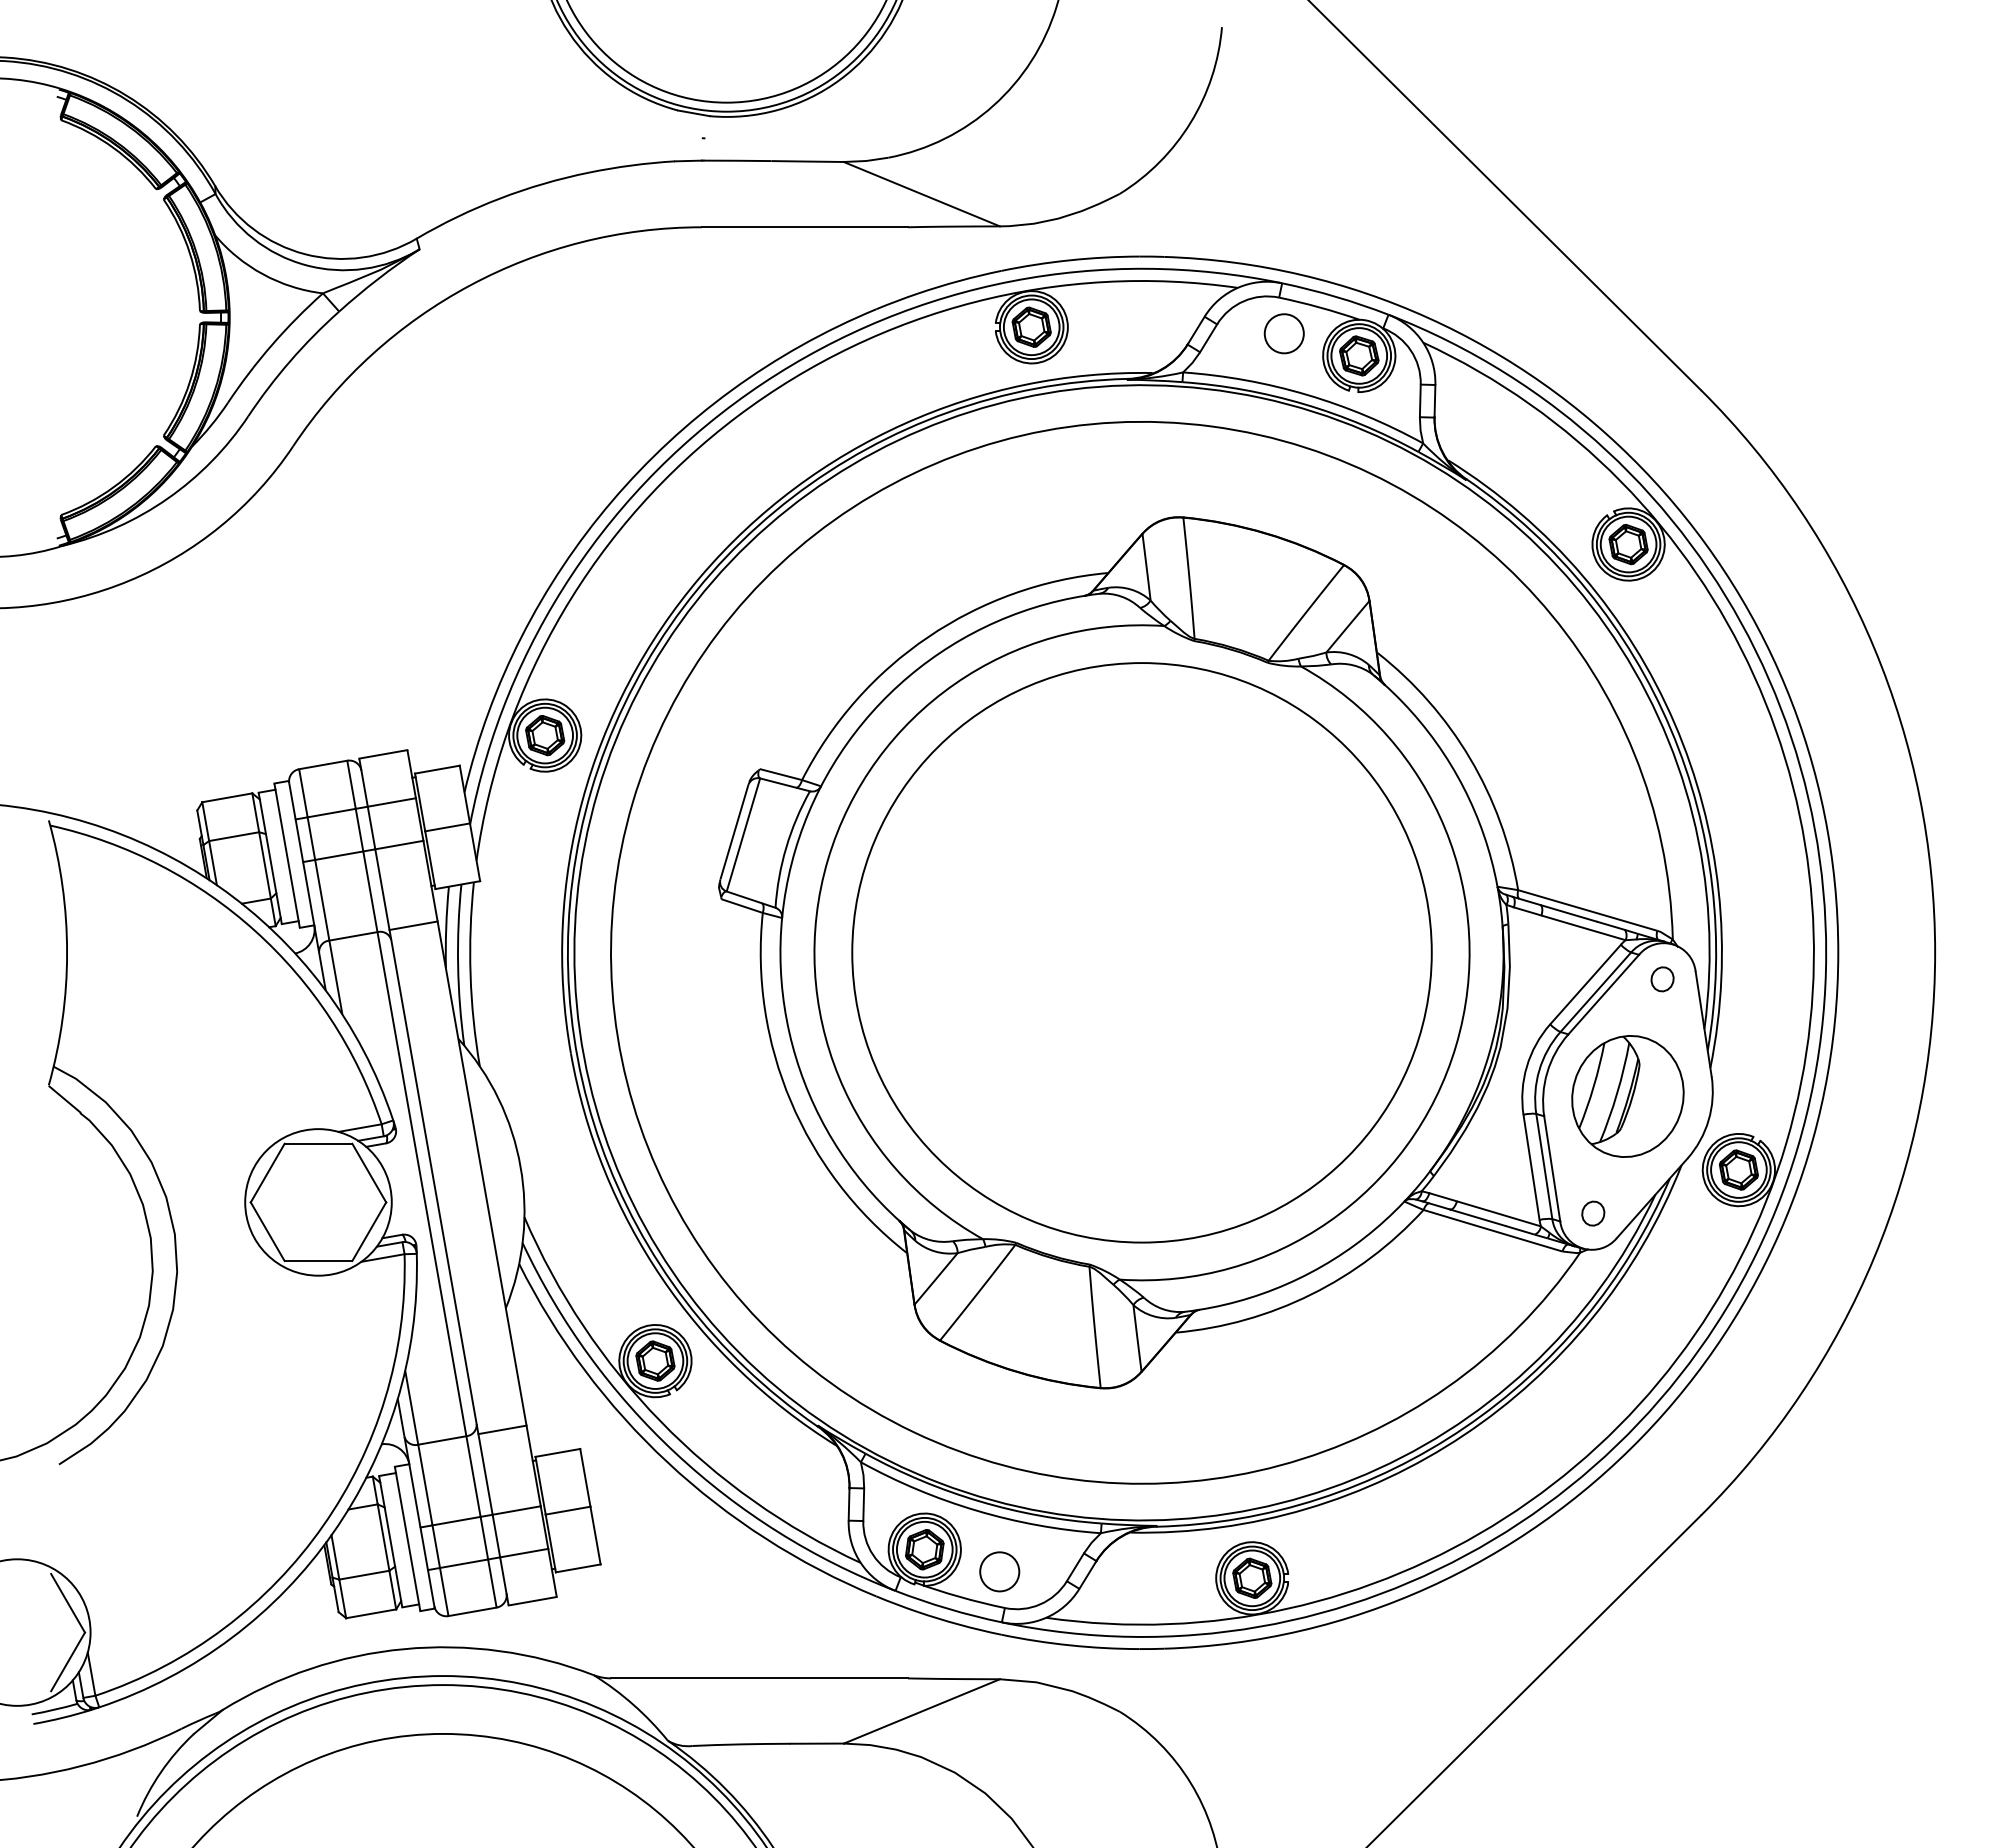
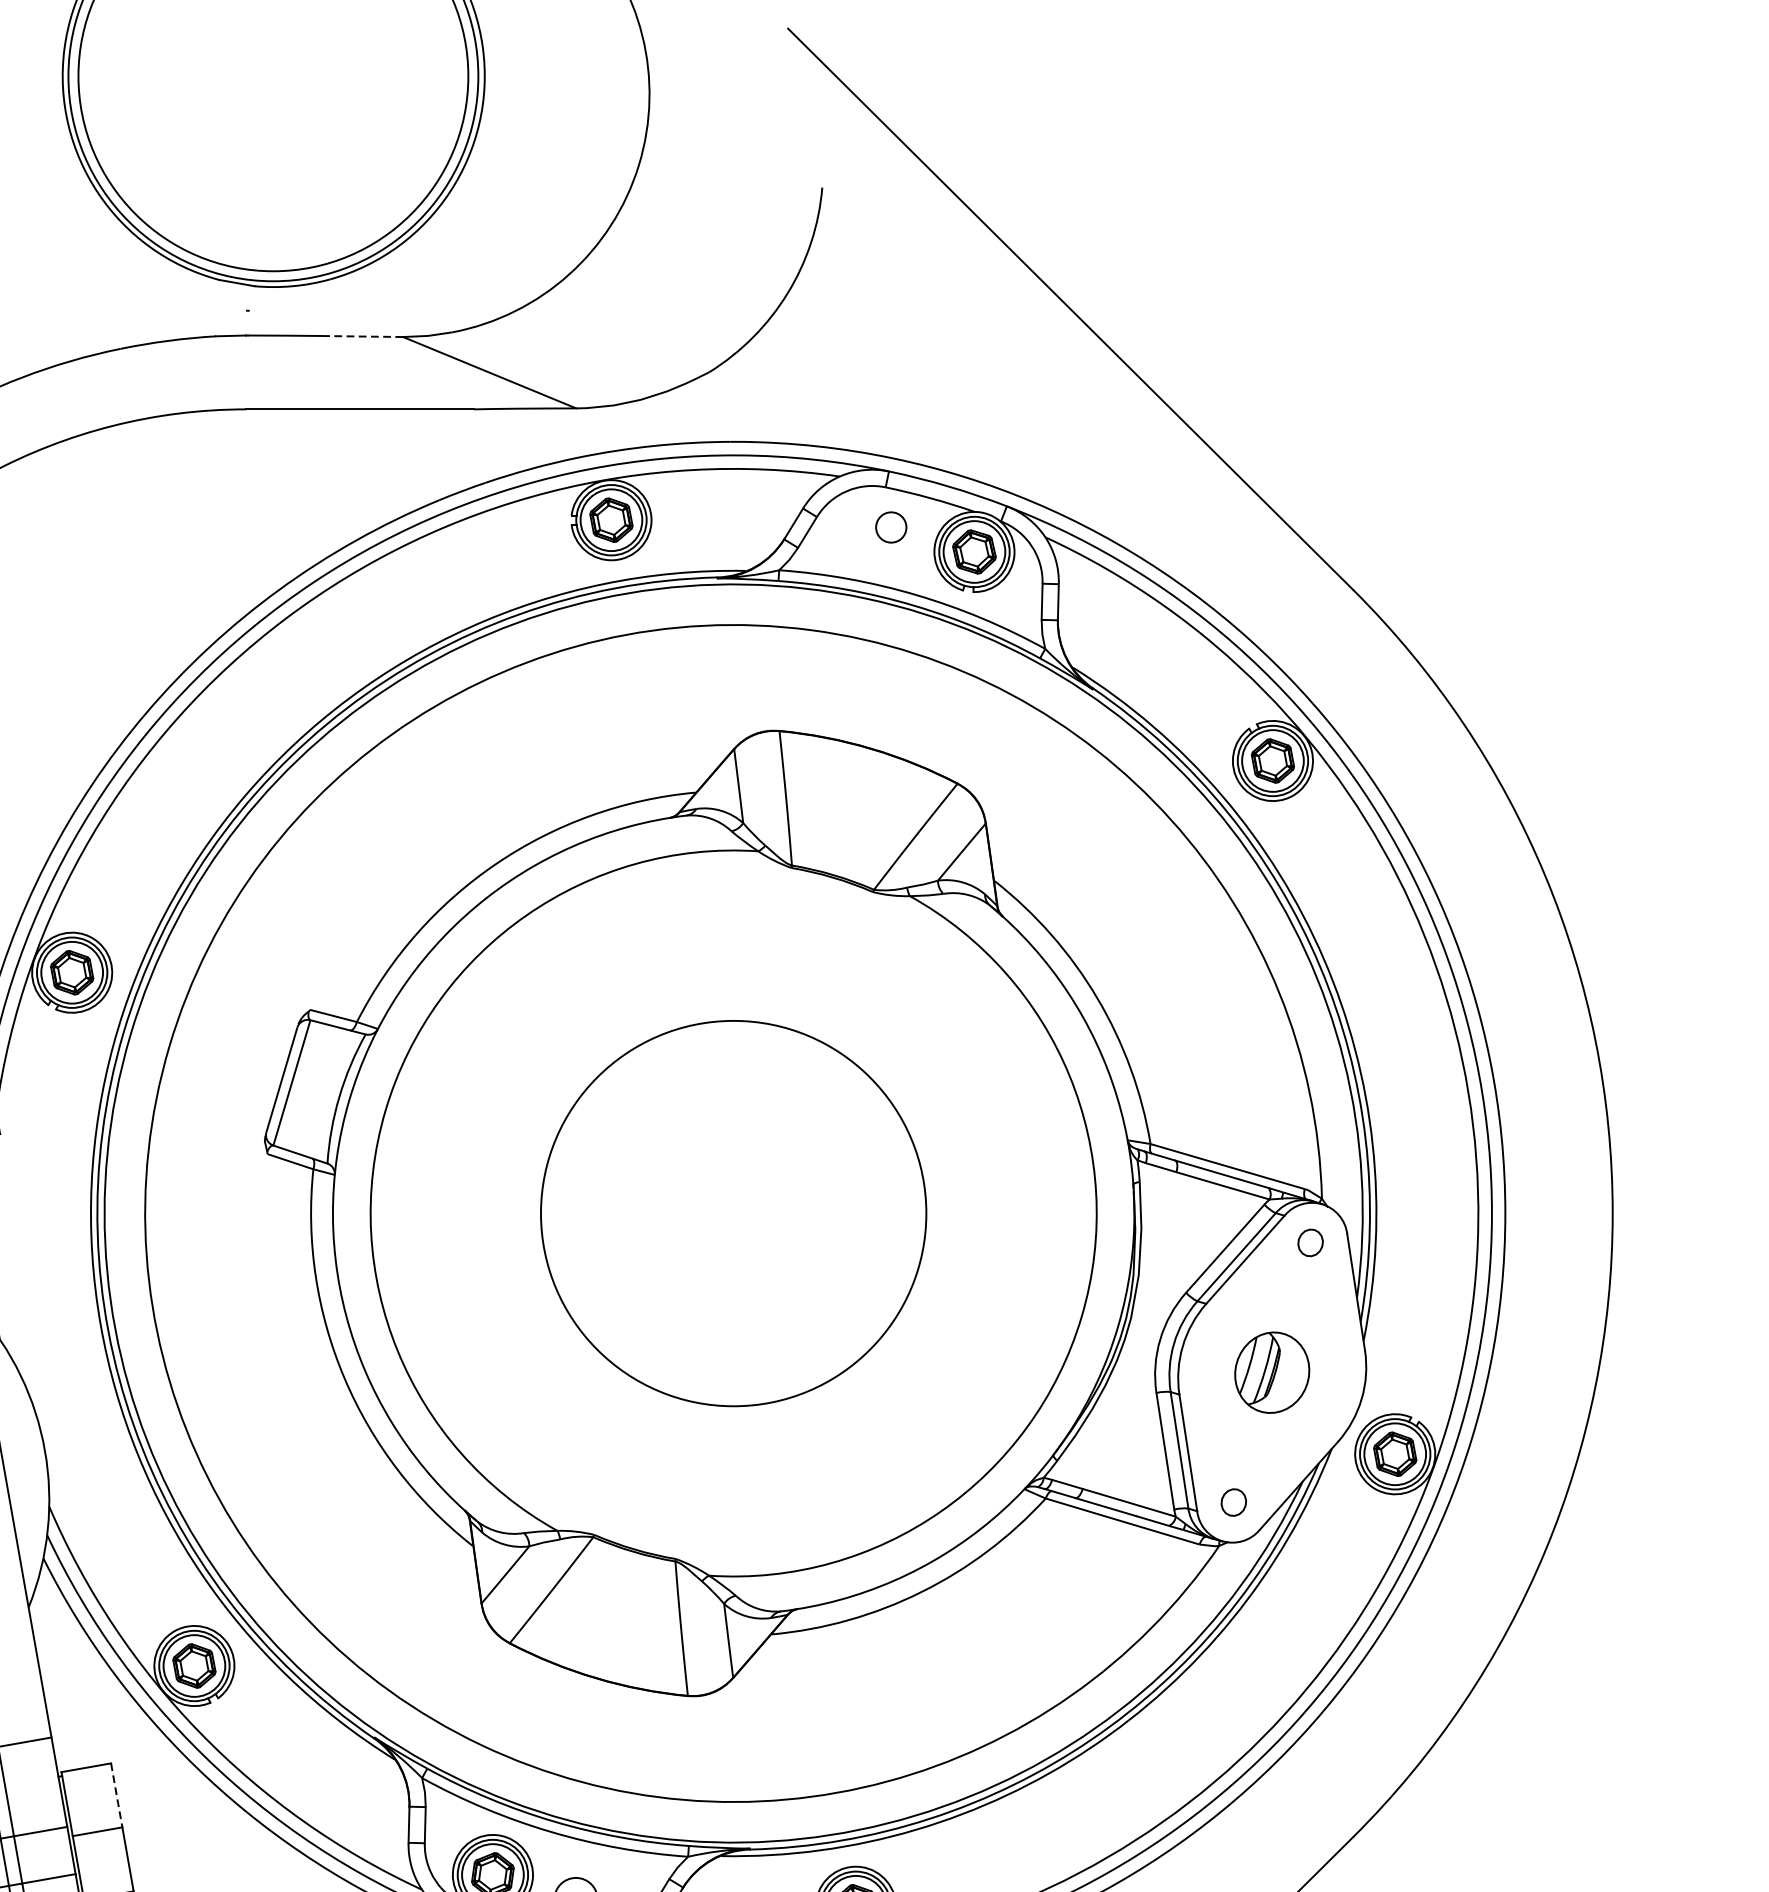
line: (807, 161) -> (362, 336), solid -> dashed
circle: (1283, 333) -> (890, 527), size x0.7
circle: (1141, 952) -> (733, 1213), size x0.6
part: (1627, 1096) -> (1271, 1372), size x0.6
line: (585, 1478) -> (116, 1796), solid -> dashed

